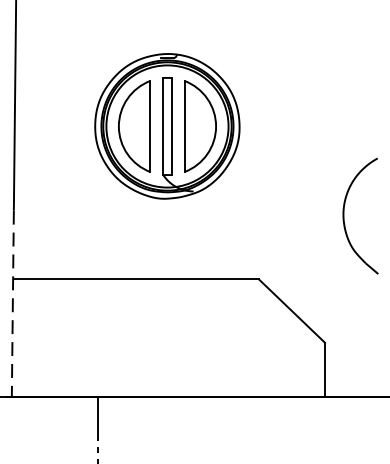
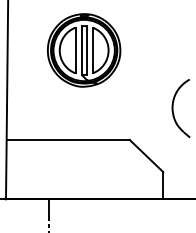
part: (168, 126) -> (84, 50), moved
line: (12, 303) -> (6, 152), dashed -> solid

